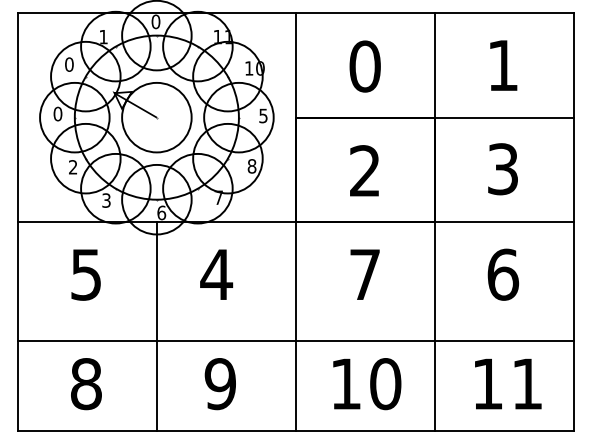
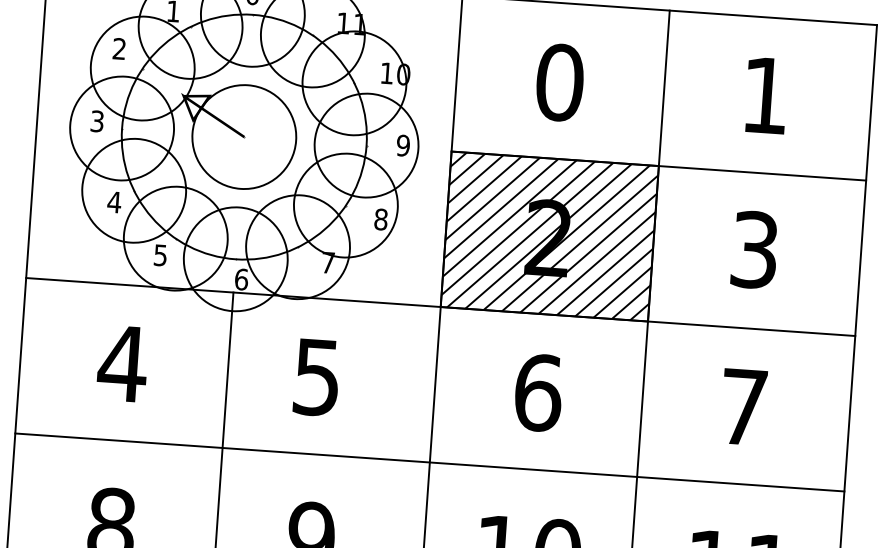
text: (69, 64) -> (119, 48), 0 -> 2
text: (57, 113) -> (96, 120), 0 -> 3
text: (263, 115) -> (403, 144), 5 -> 9
text: (72, 167) -> (113, 202), 2 -> 4
hatch: (365, 169) -> (549, 236), added
text: (106, 200) -> (160, 255), 3 -> 5
text: (85, 274) -> (121, 363), 5 -> 4
text: (216, 274) -> (316, 376), 4 -> 5
text: (365, 274) -> (538, 392), 7 -> 6
text: (503, 274) -> (744, 406), 6 -> 7
line: (295, 341) -> (429, 462), moved

